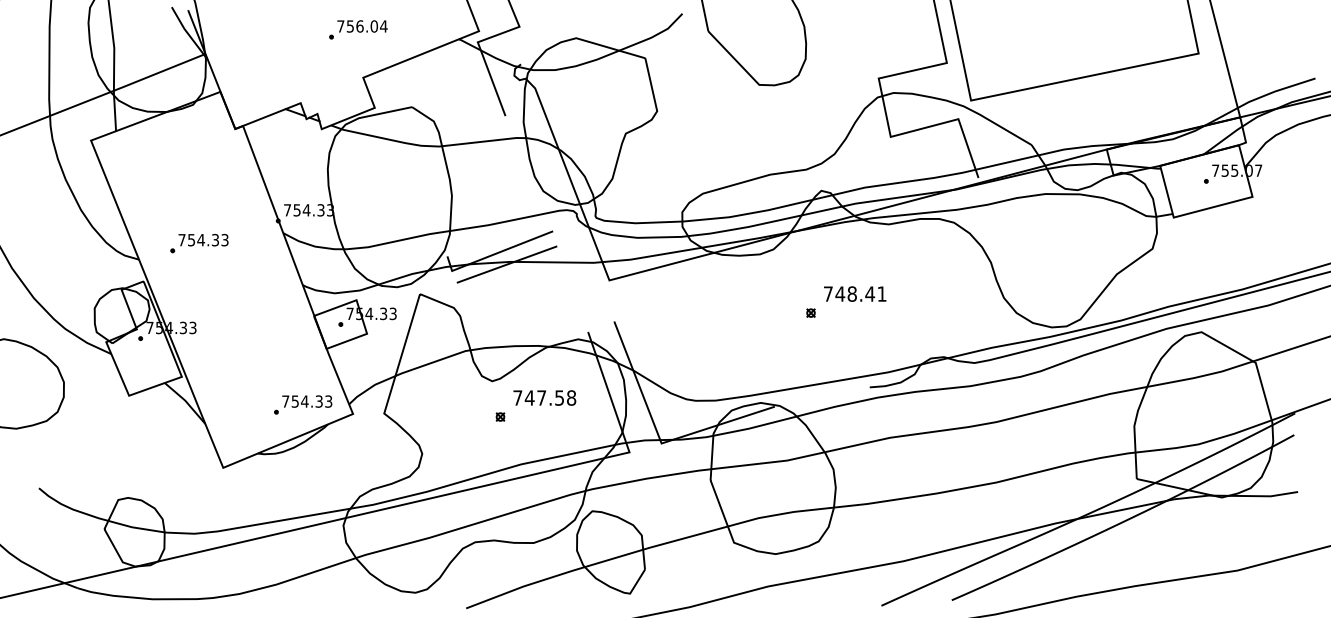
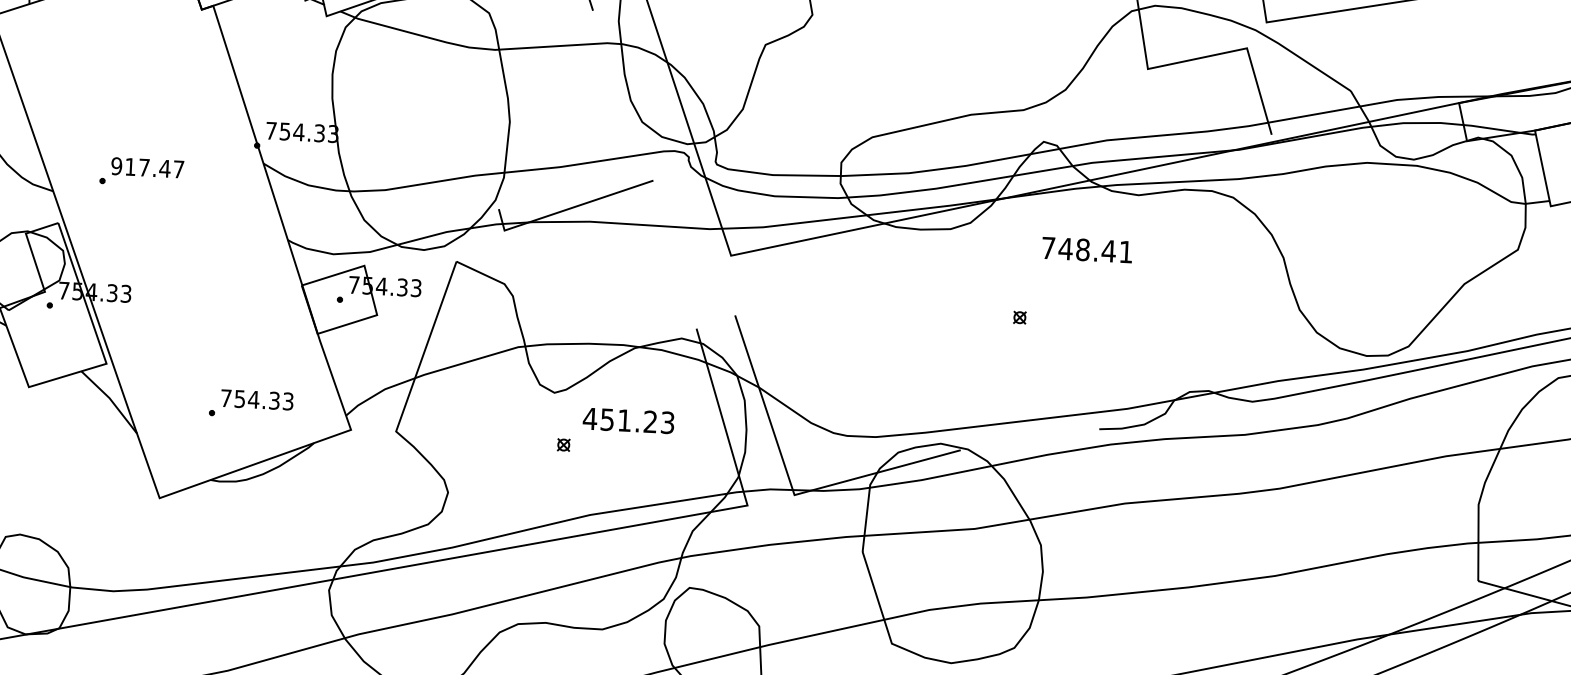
text: (203, 239) -> (147, 166), 754.33 -> 917.47
line: (506, 264) -> (583, 225), removed
text: (855, 293) -> (1087, 249), moved
text: (544, 397) -> (628, 420), 747.58 -> 451.23
part: (303, 404) -> (251, 403), moved

